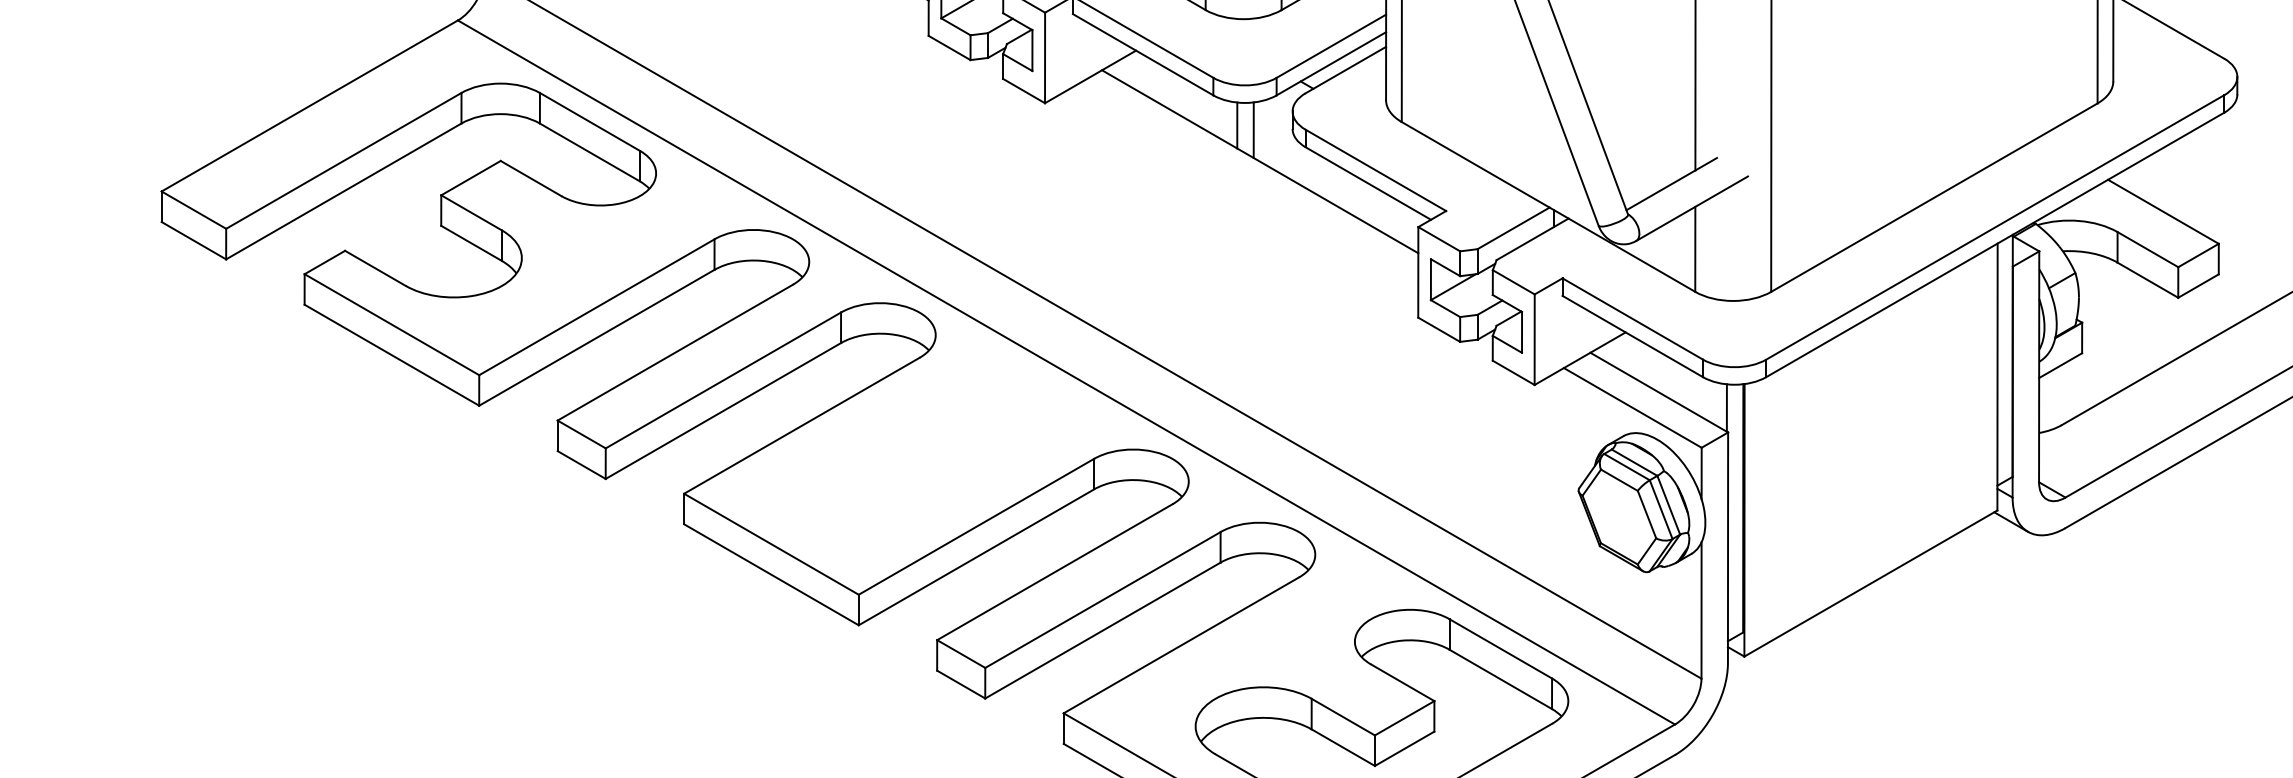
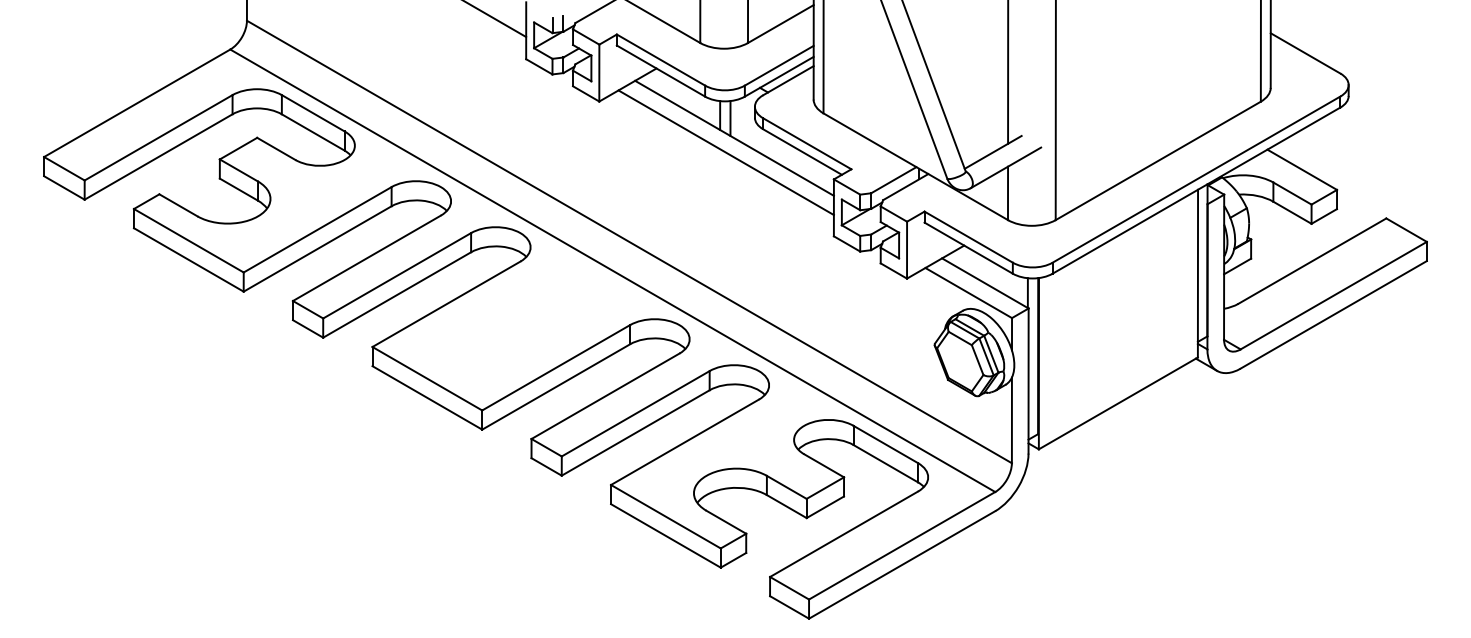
line: (1245, 184) -> (725, 152), added

